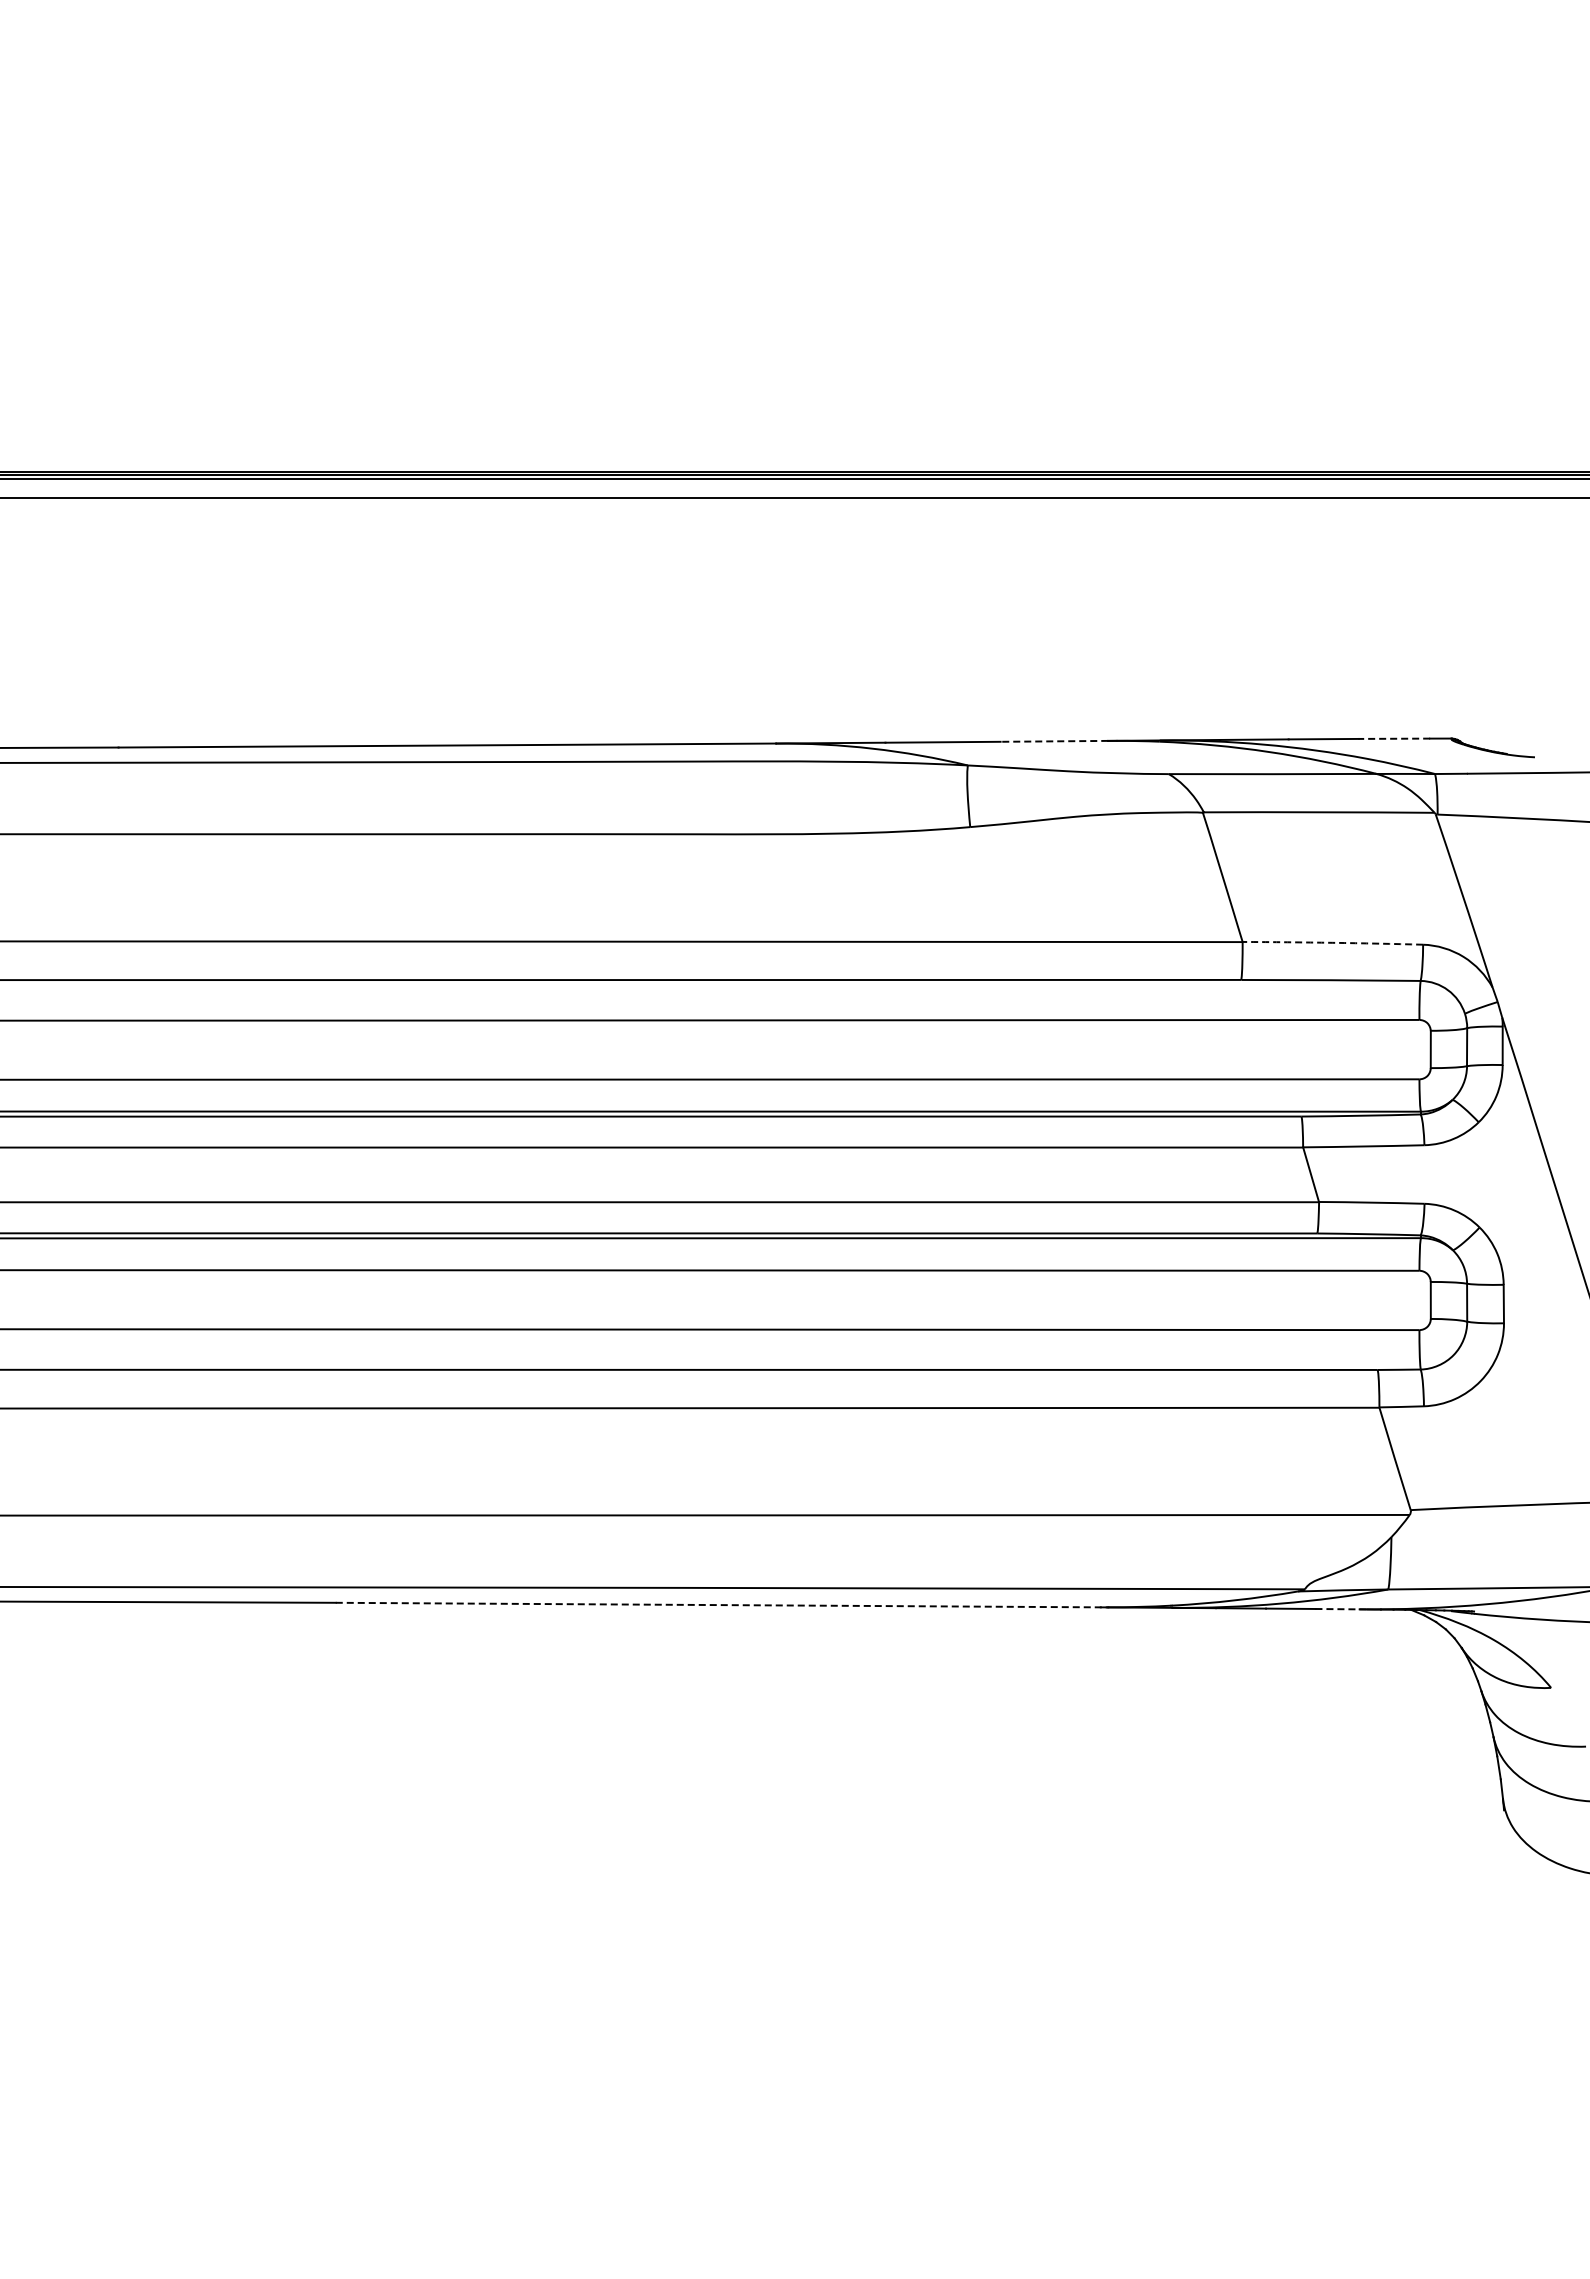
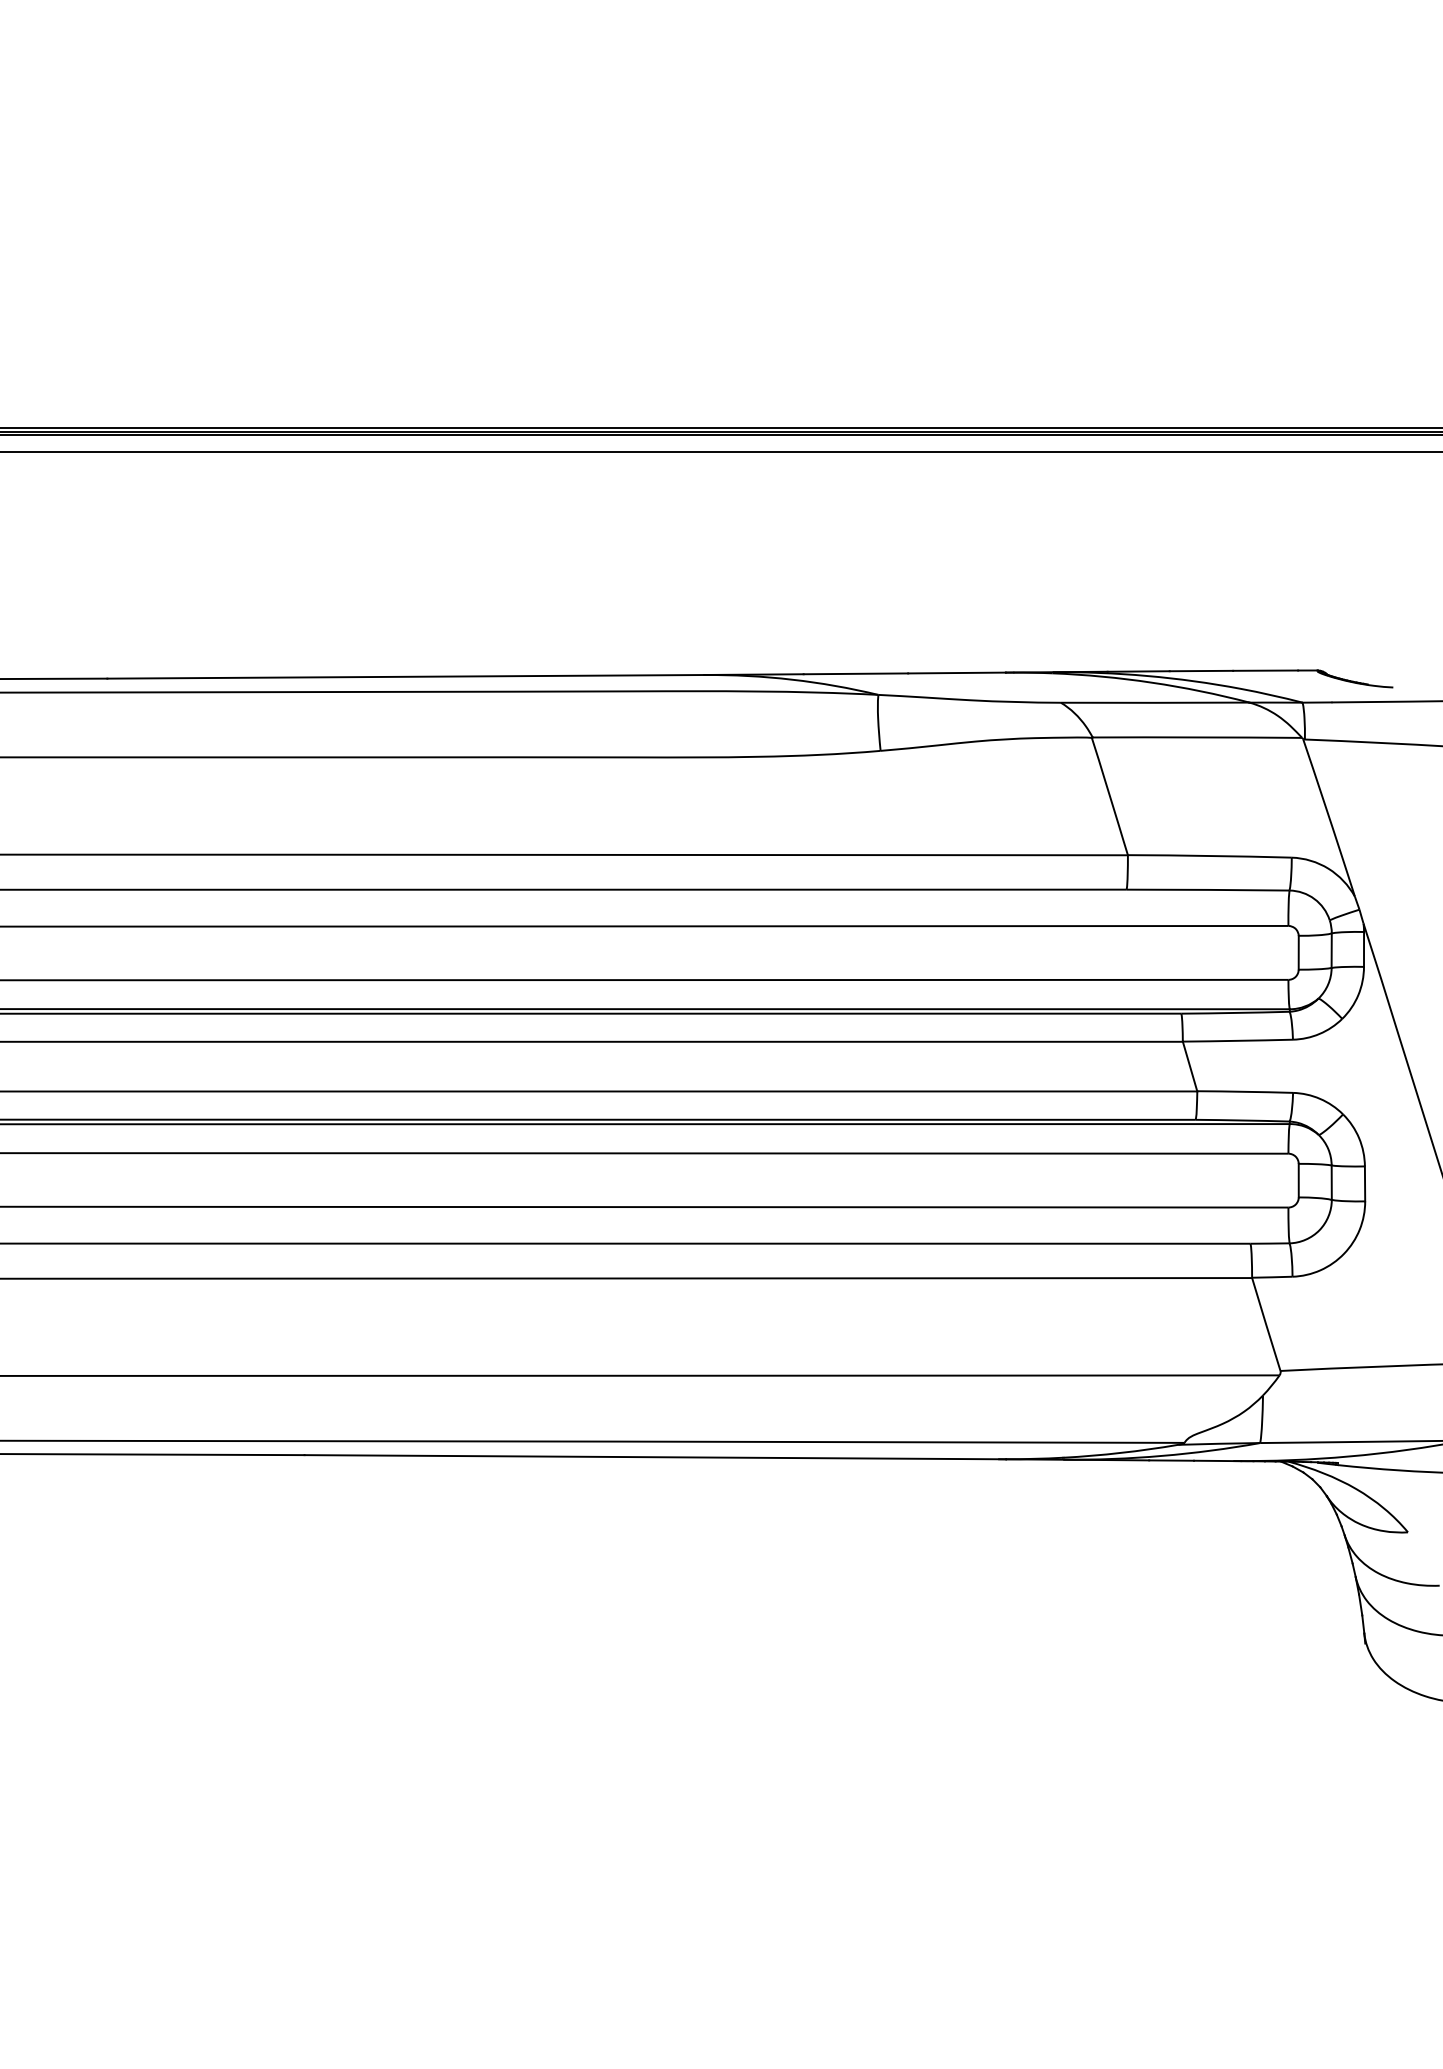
line: (1394, 738) -> (1265, 670), dashed -> solid
line: (1054, 741) -> (957, 673), dashed -> solid
arc: (1332, 942) -> (1209, 855), dashed -> solid
line: (722, 1605) -> (655, 1457), dashed -> solid
line: (1341, 1609) -> (1217, 1461), dashed -> solid

